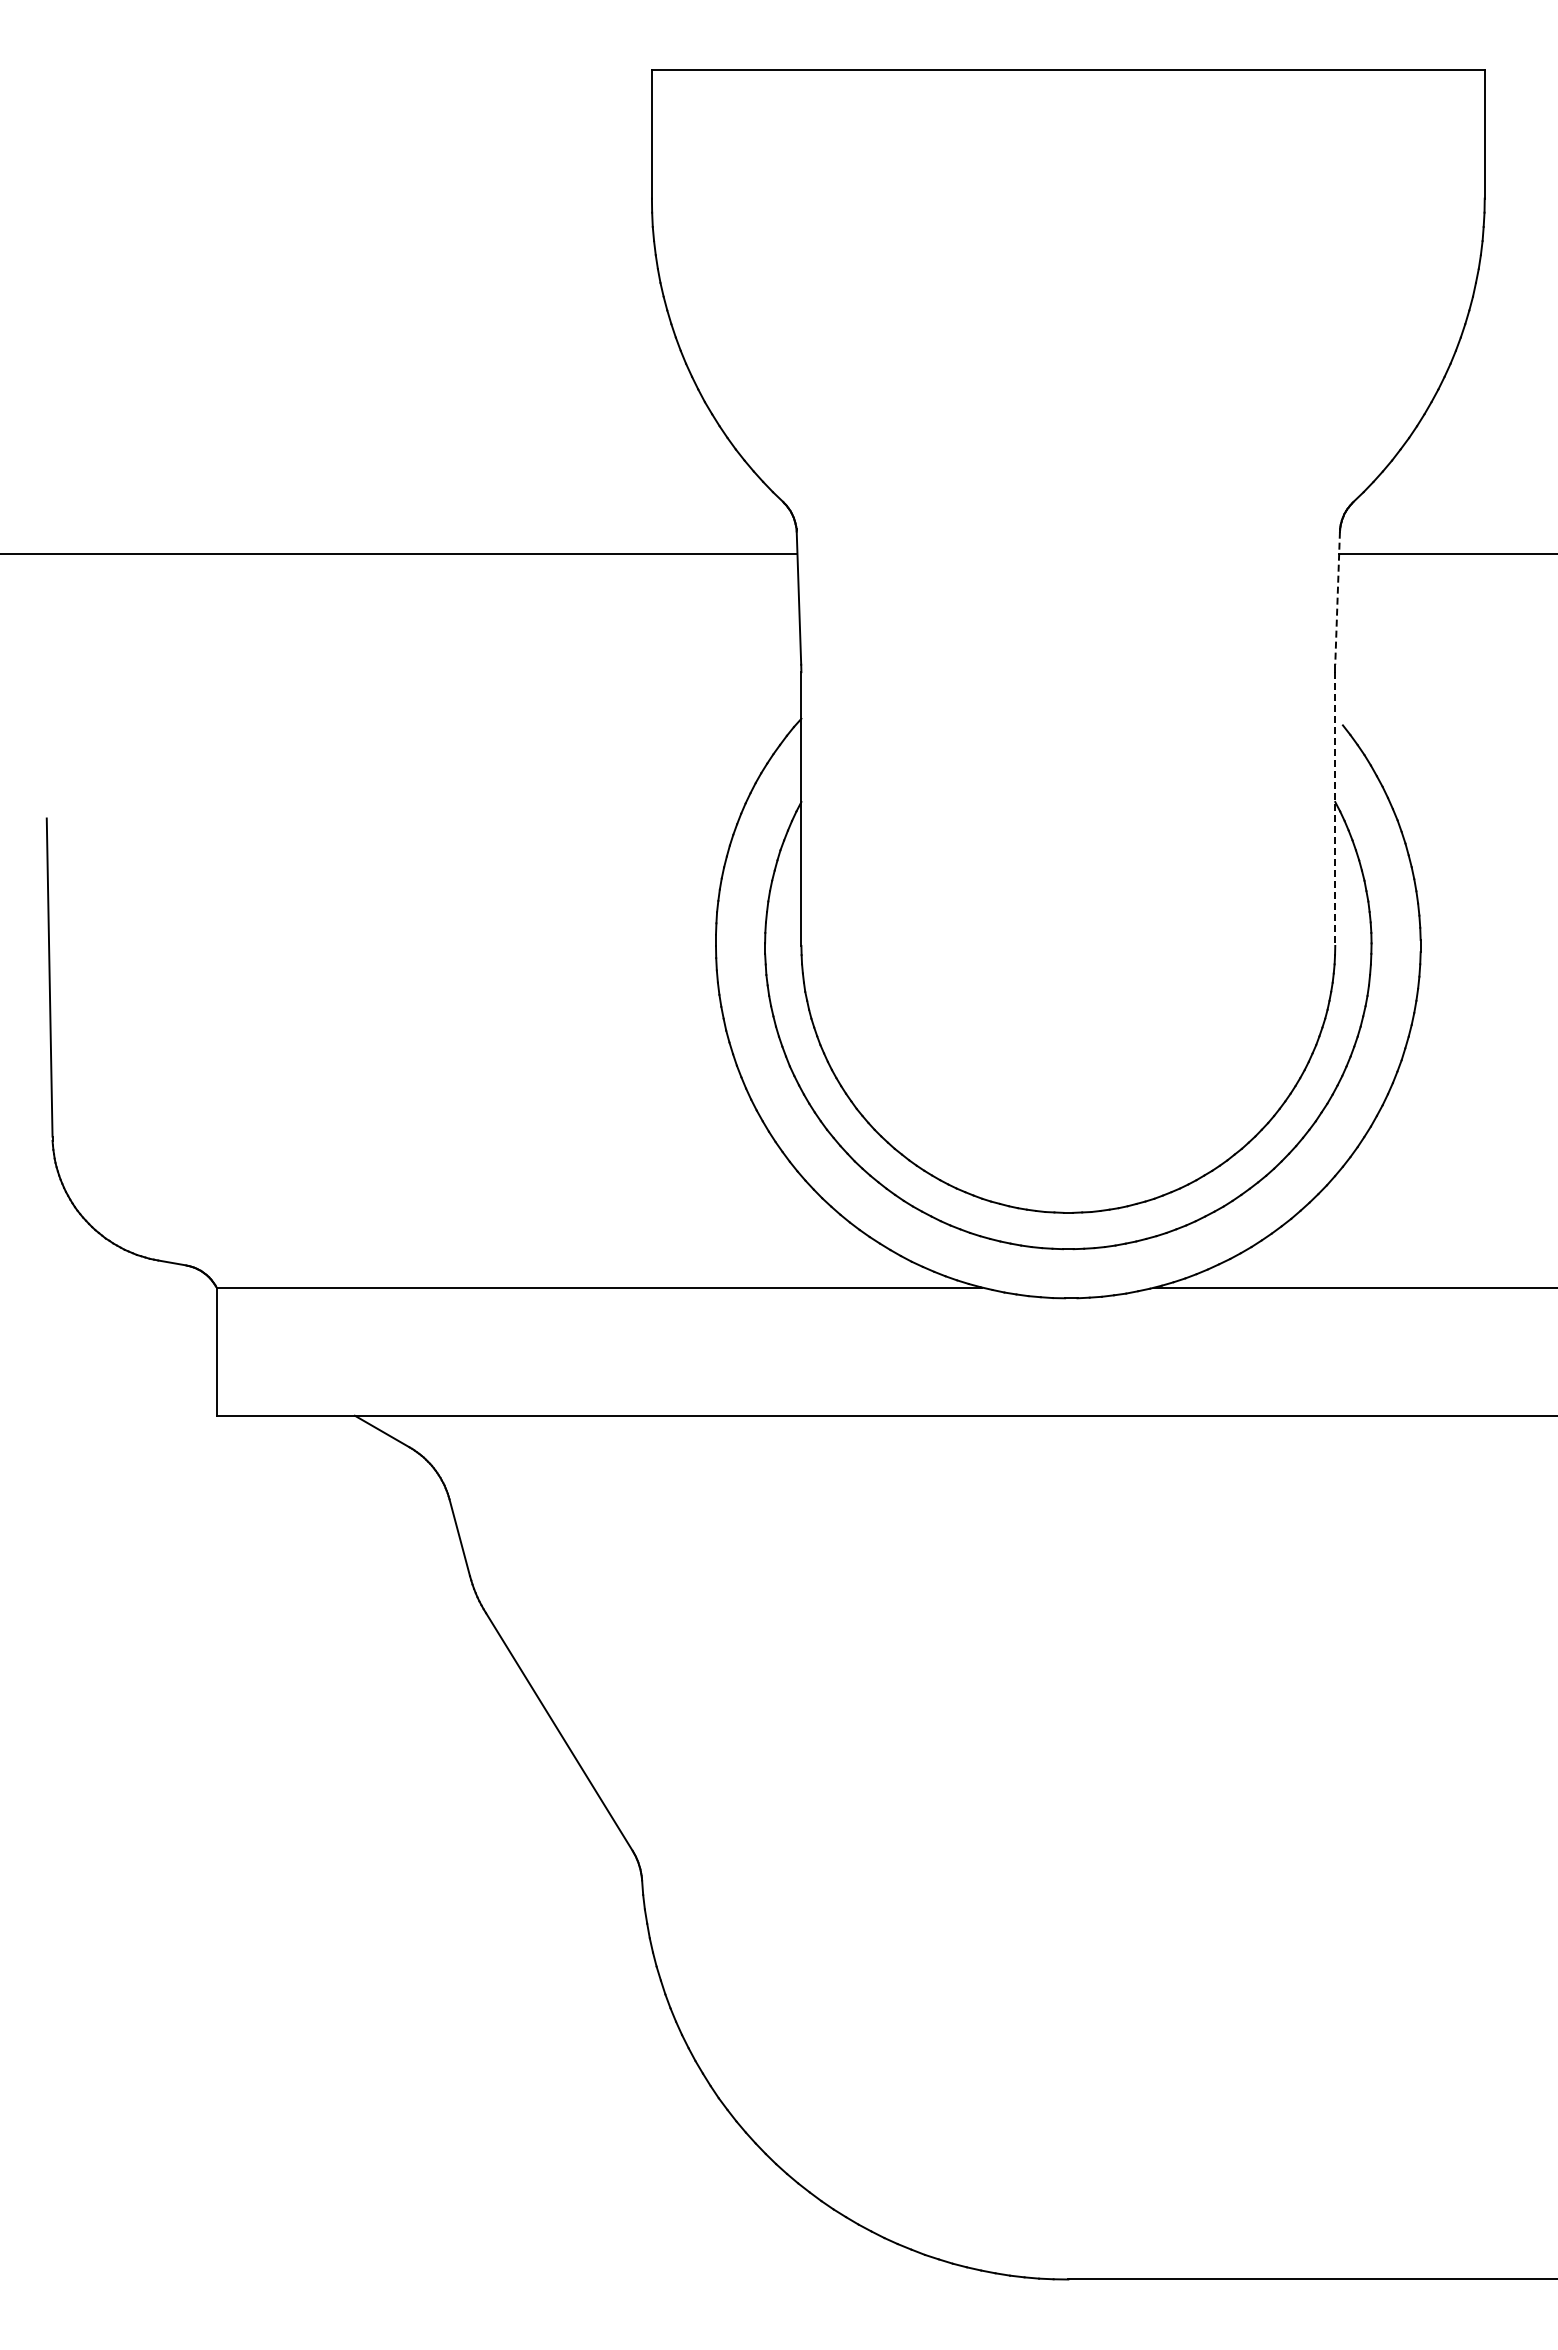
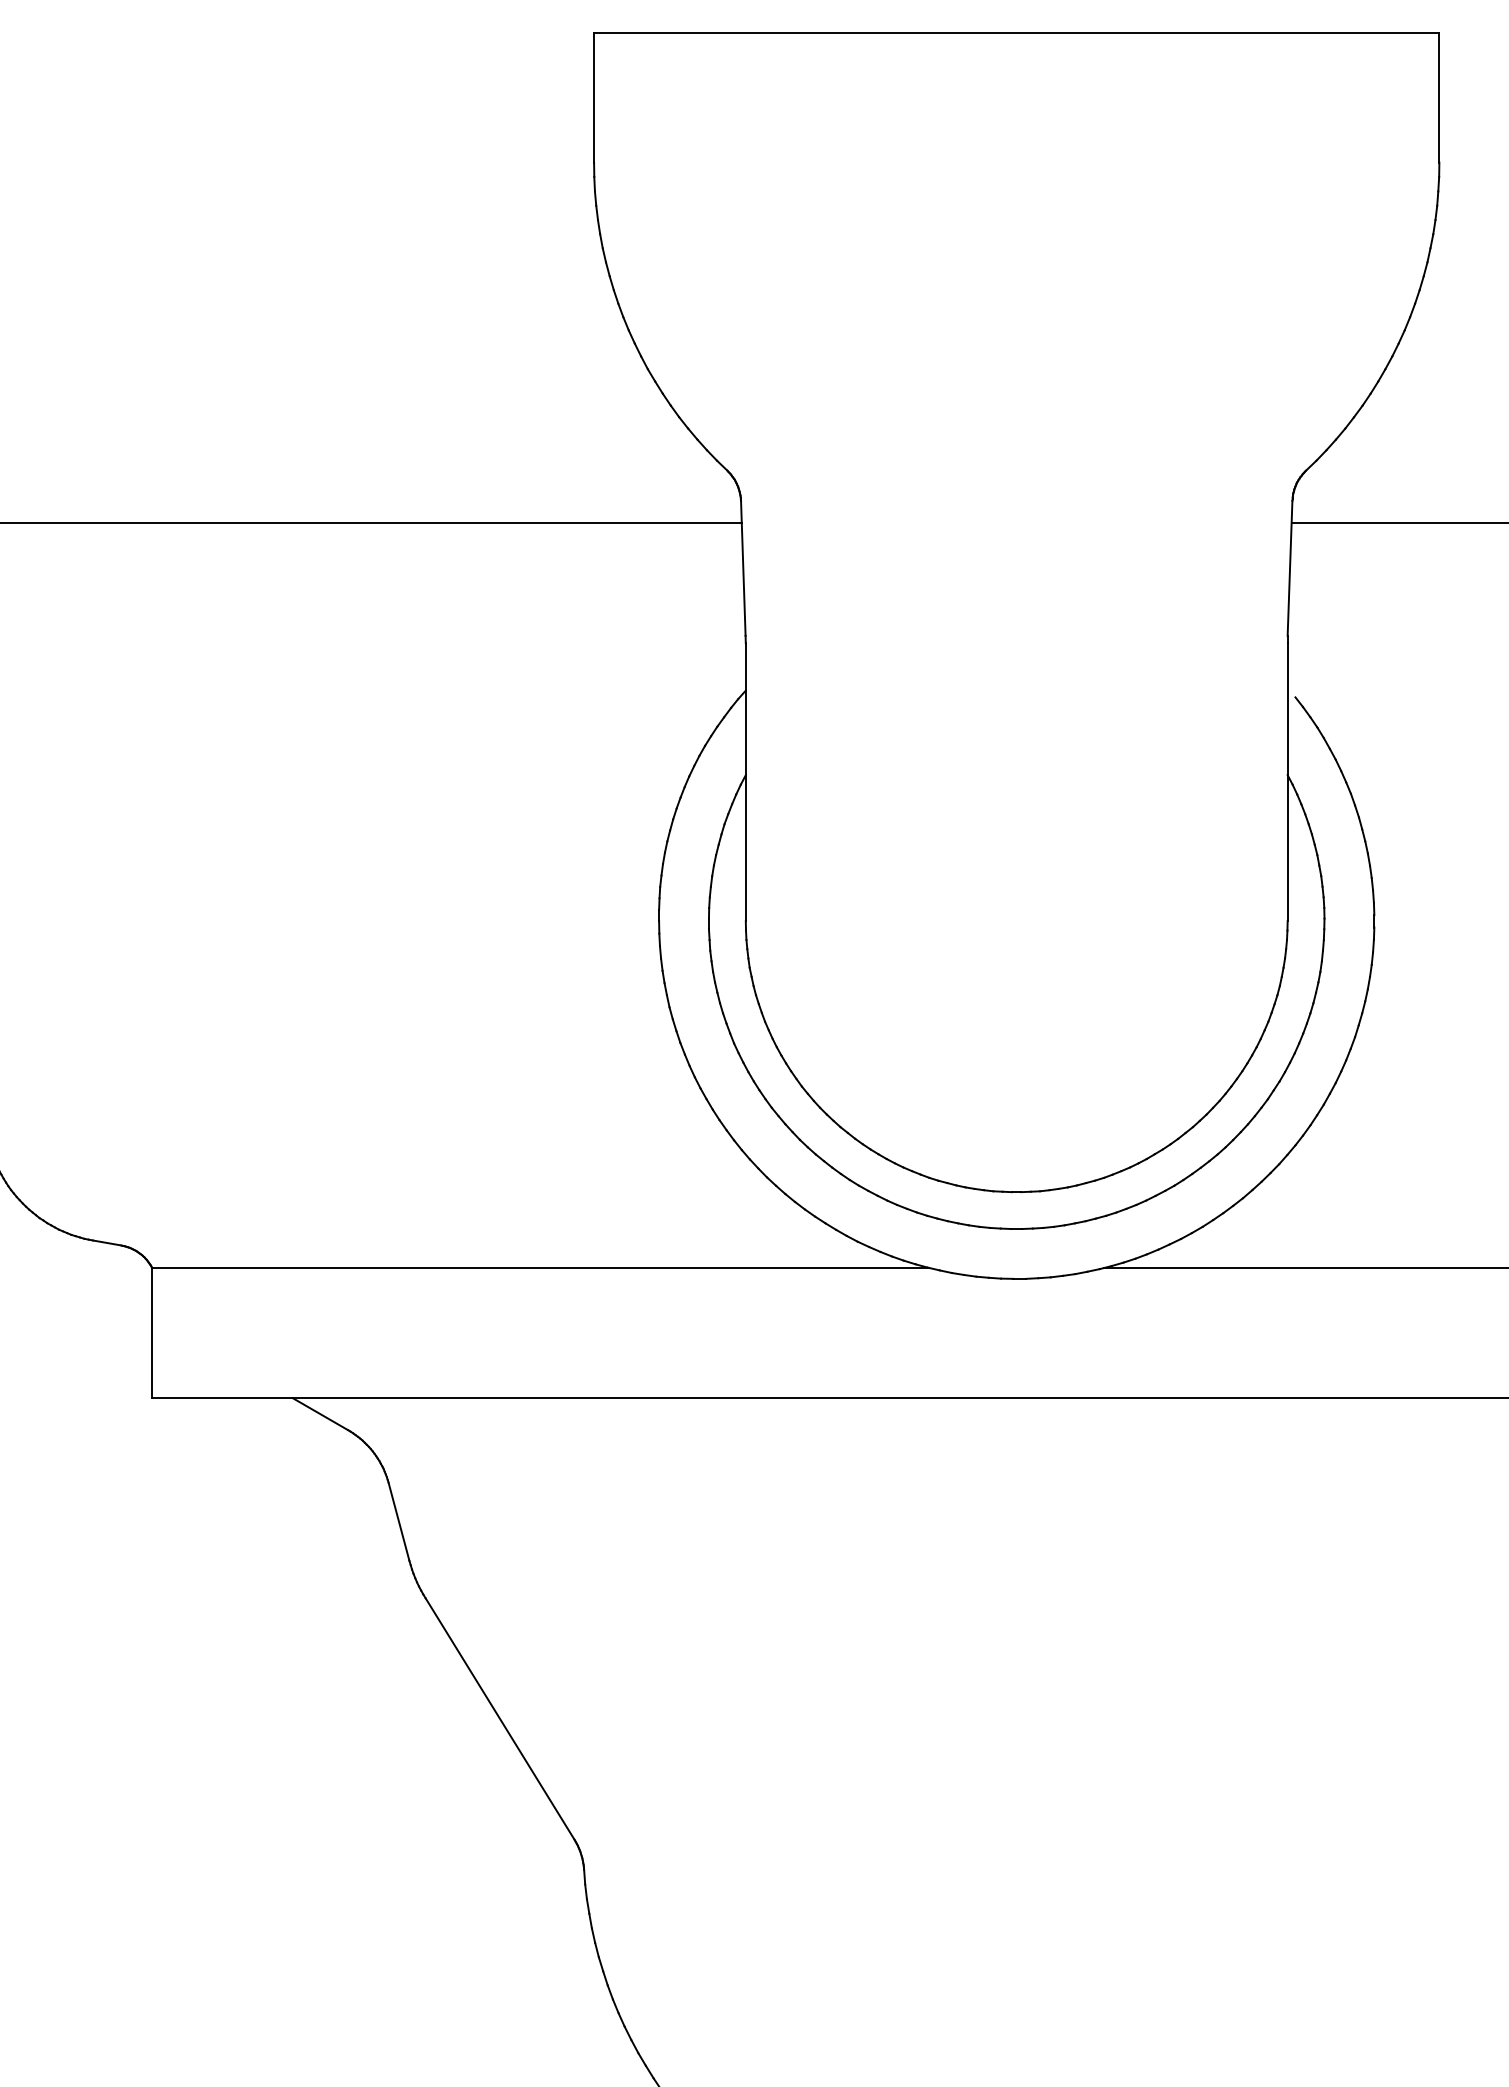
line: (1337, 598) -> (1289, 568), dashed -> solid
line: (1335, 809) -> (1287, 782), dashed -> solid

